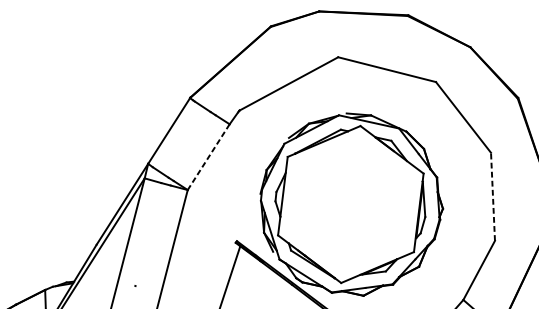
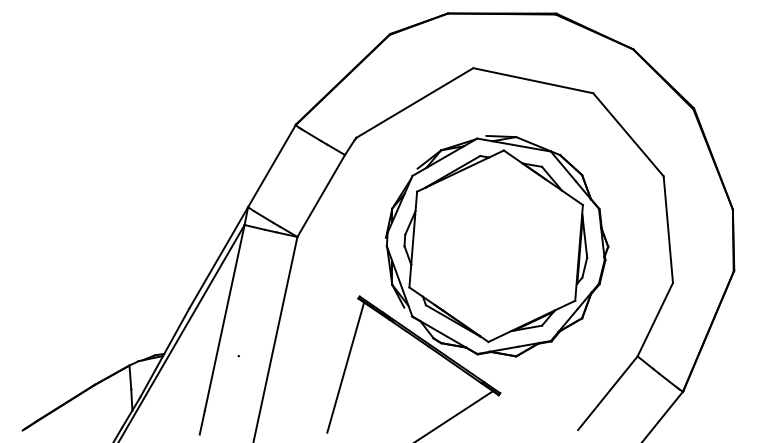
line: (208, 157) -> (320, 196), dashed -> solid
line: (493, 196) -> (668, 229), dashed -> solid

